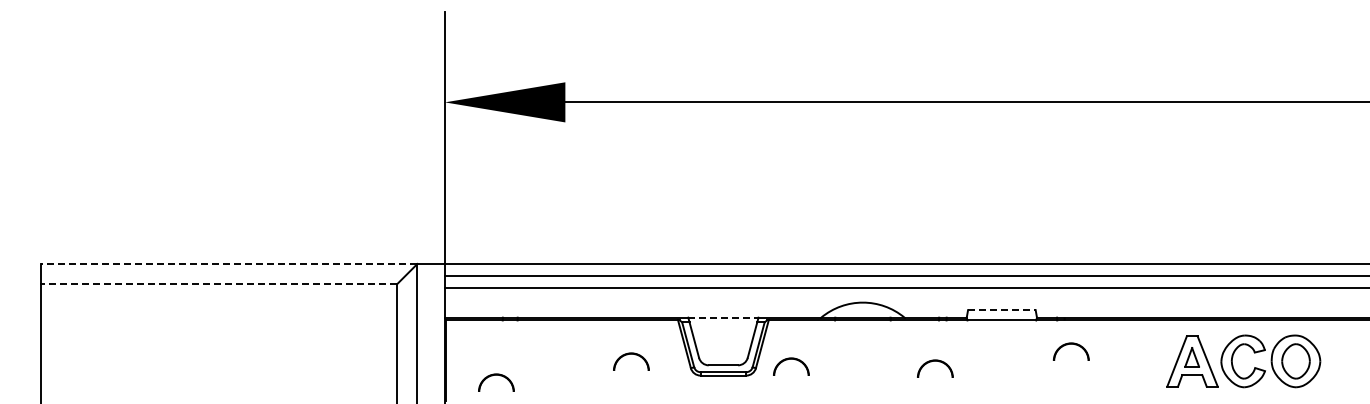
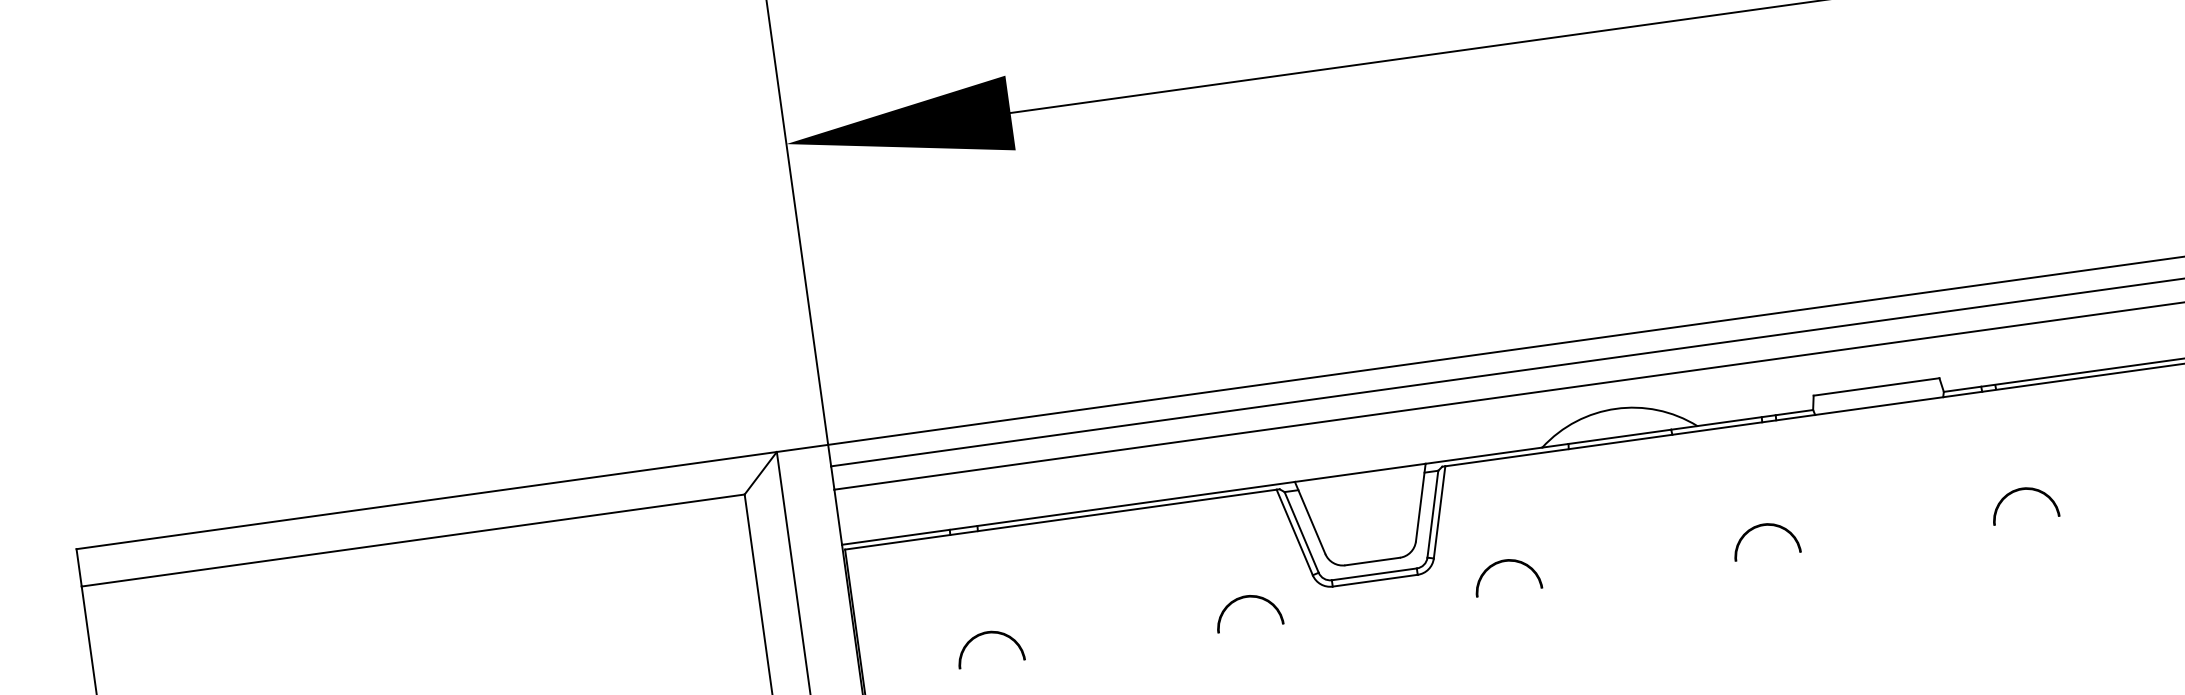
line: (228, 263) -> (425, 499), dashed -> solid
line: (218, 284) -> (412, 541), dashed -> solid
line: (1001, 310) -> (1875, 387), dashed -> solid
line: (723, 317) -> (1360, 472), dashed -> solid
part: (1067, 345) -> (2015, 493), moved
part: (631, 354) -> (1246, 598), moved
part: (791, 359) -> (1505, 562), moved
part: (935, 361) -> (1764, 526), moved
part: (496, 375) -> (988, 634), moved

